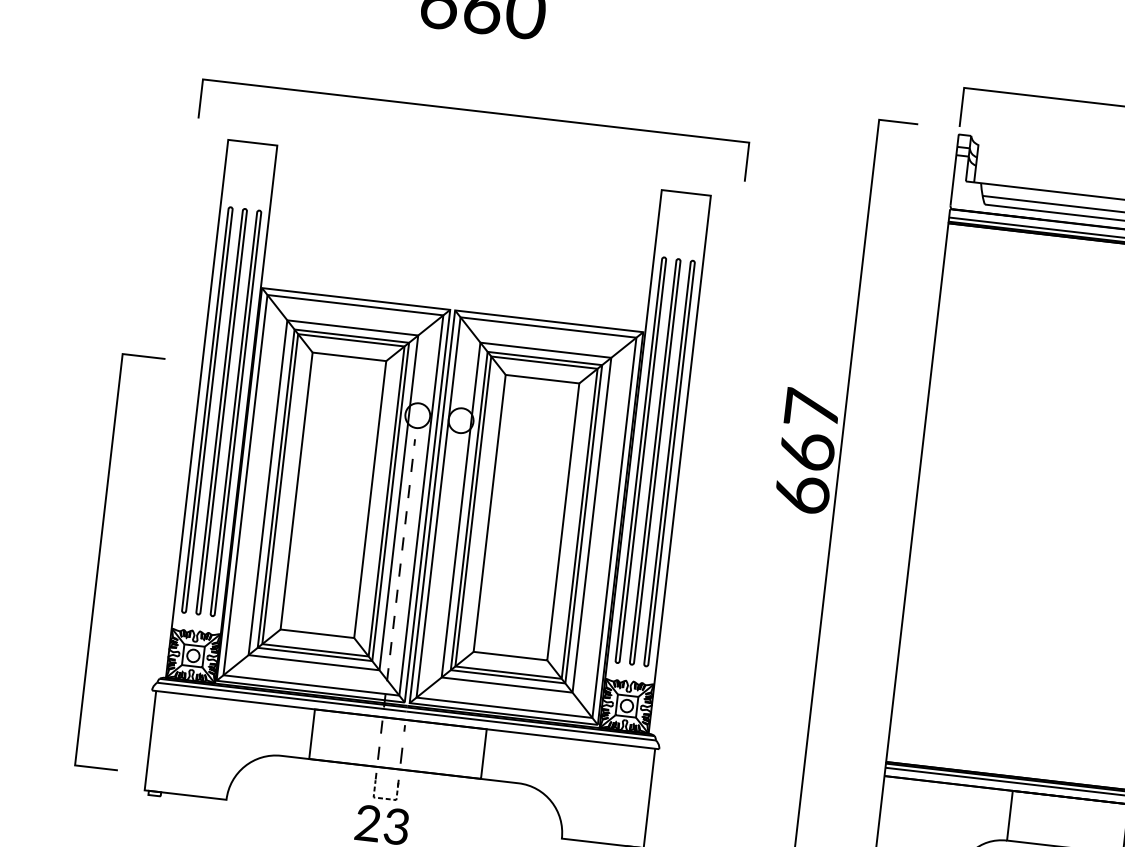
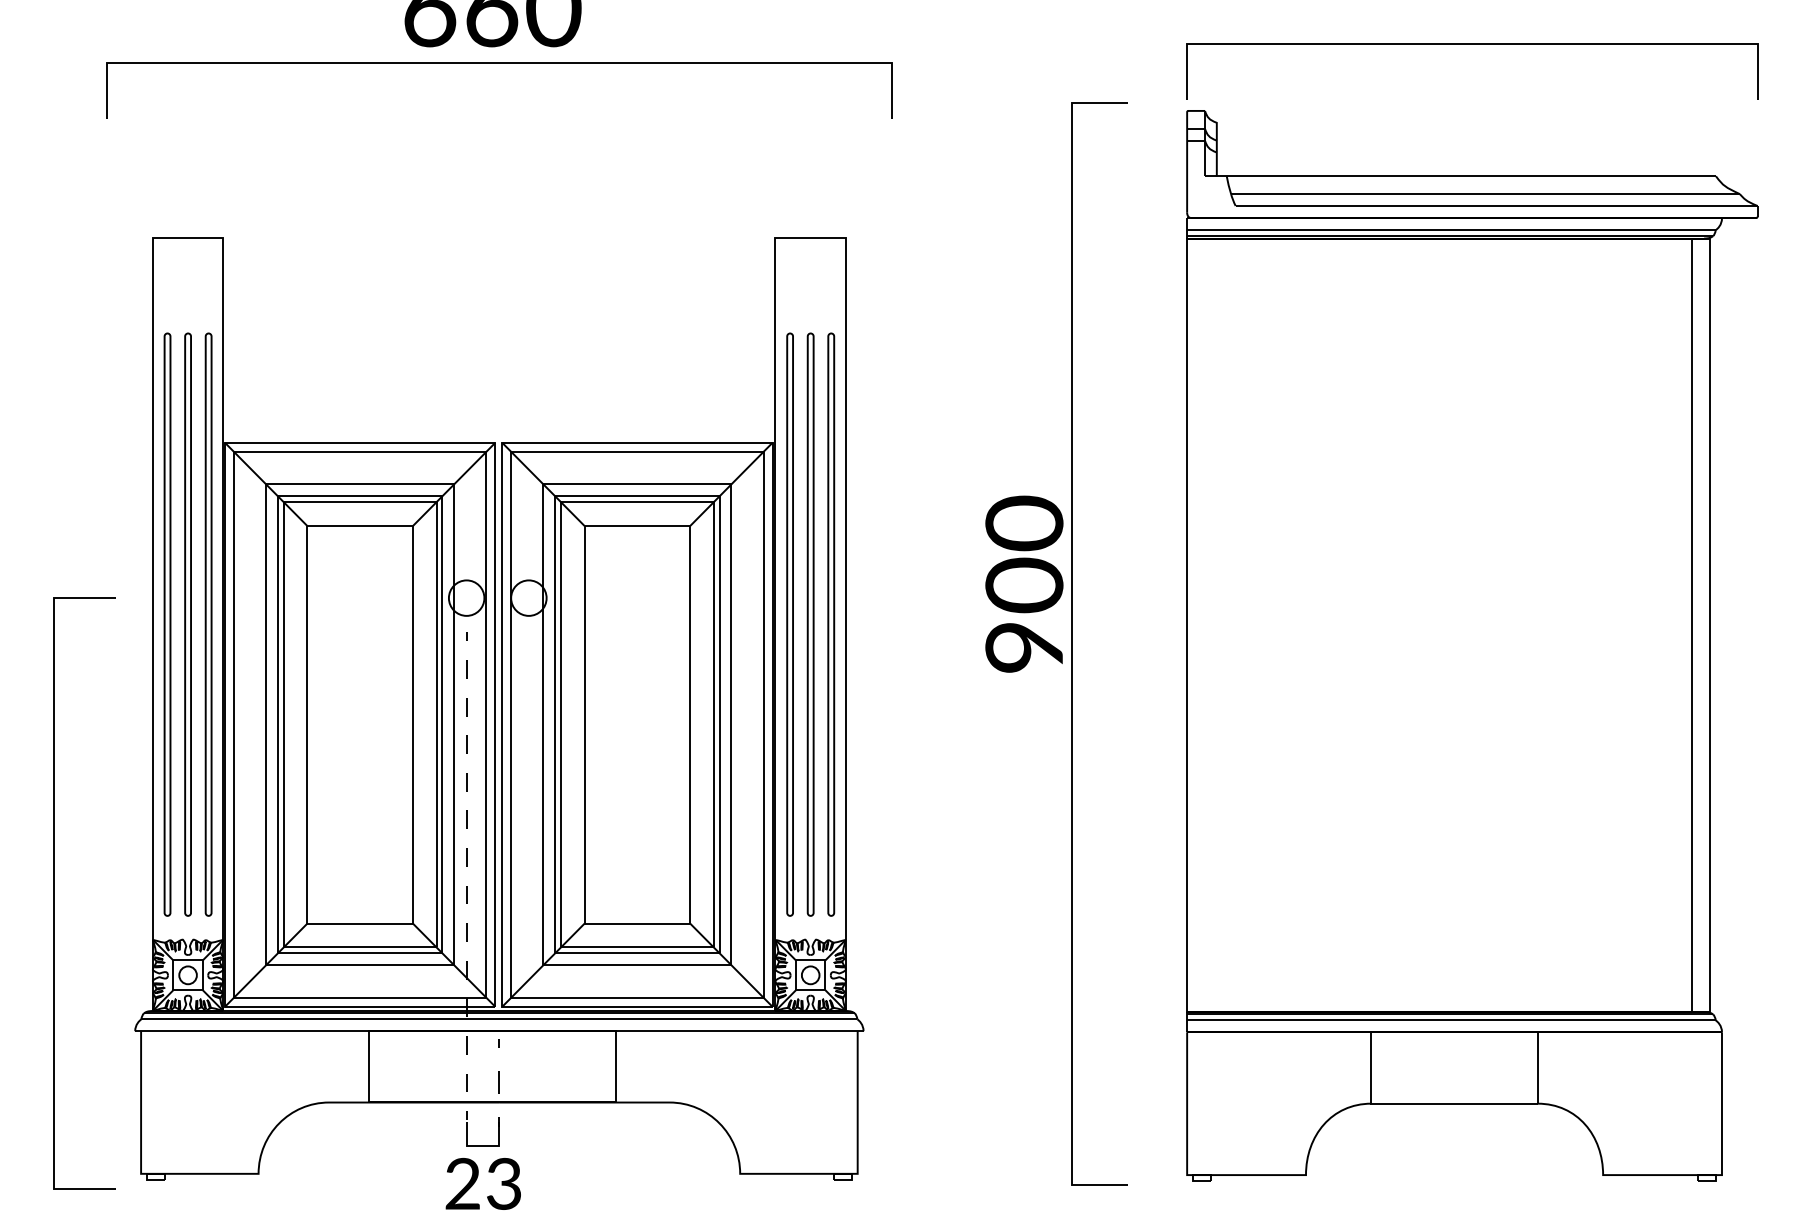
line: (476, 111) -> (499, 63), moved
text: (807, 450) -> (1024, 583), 667 -> 900
line: (98, 559) -> (54, 893), moved
line: (384, 798) -> (482, 1146), dashed -> solid

